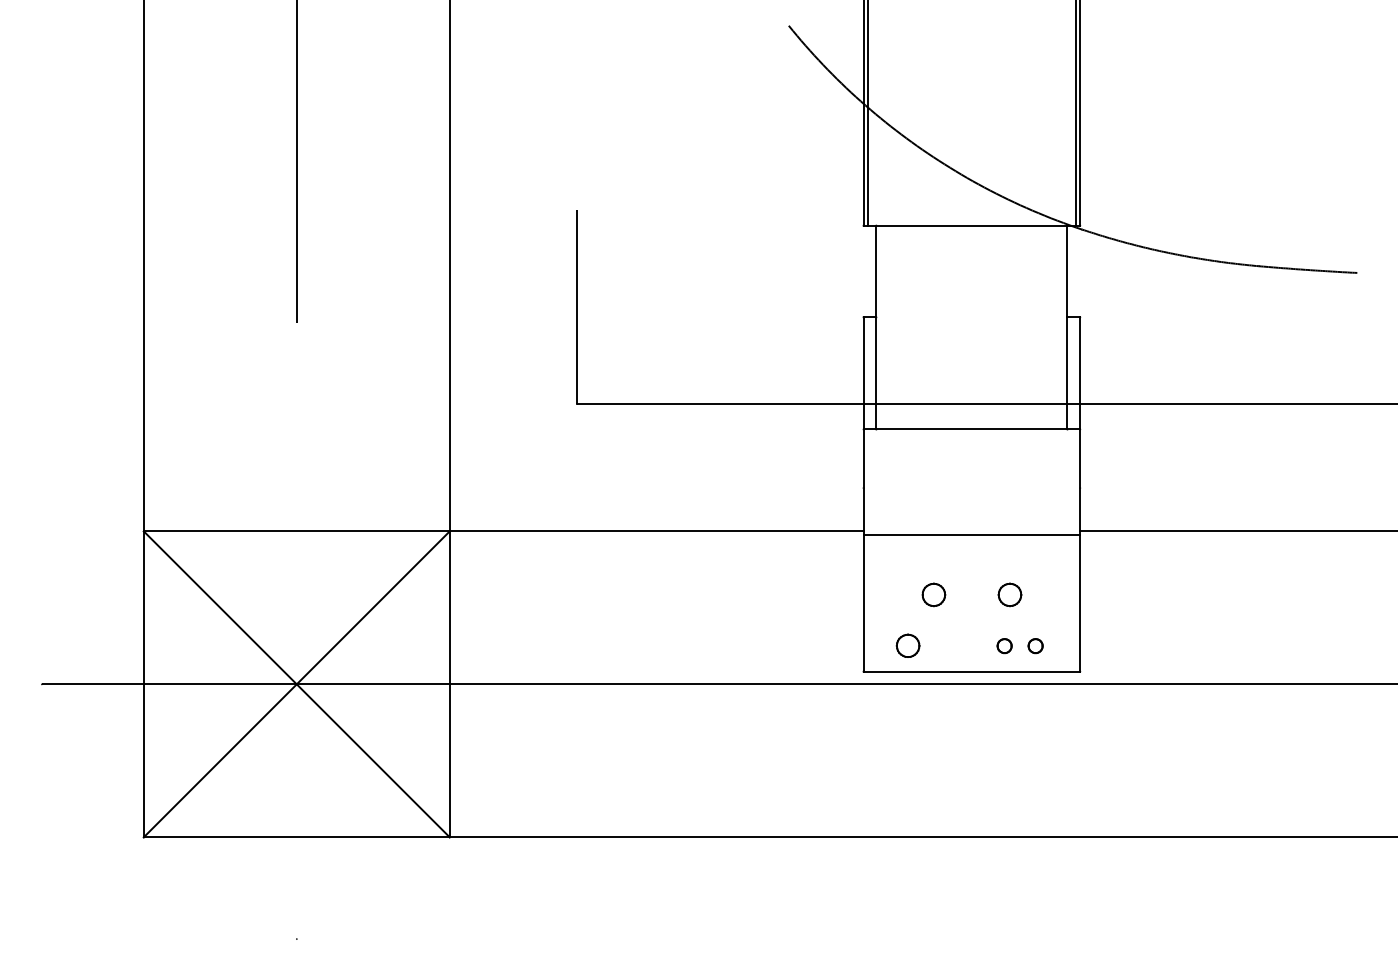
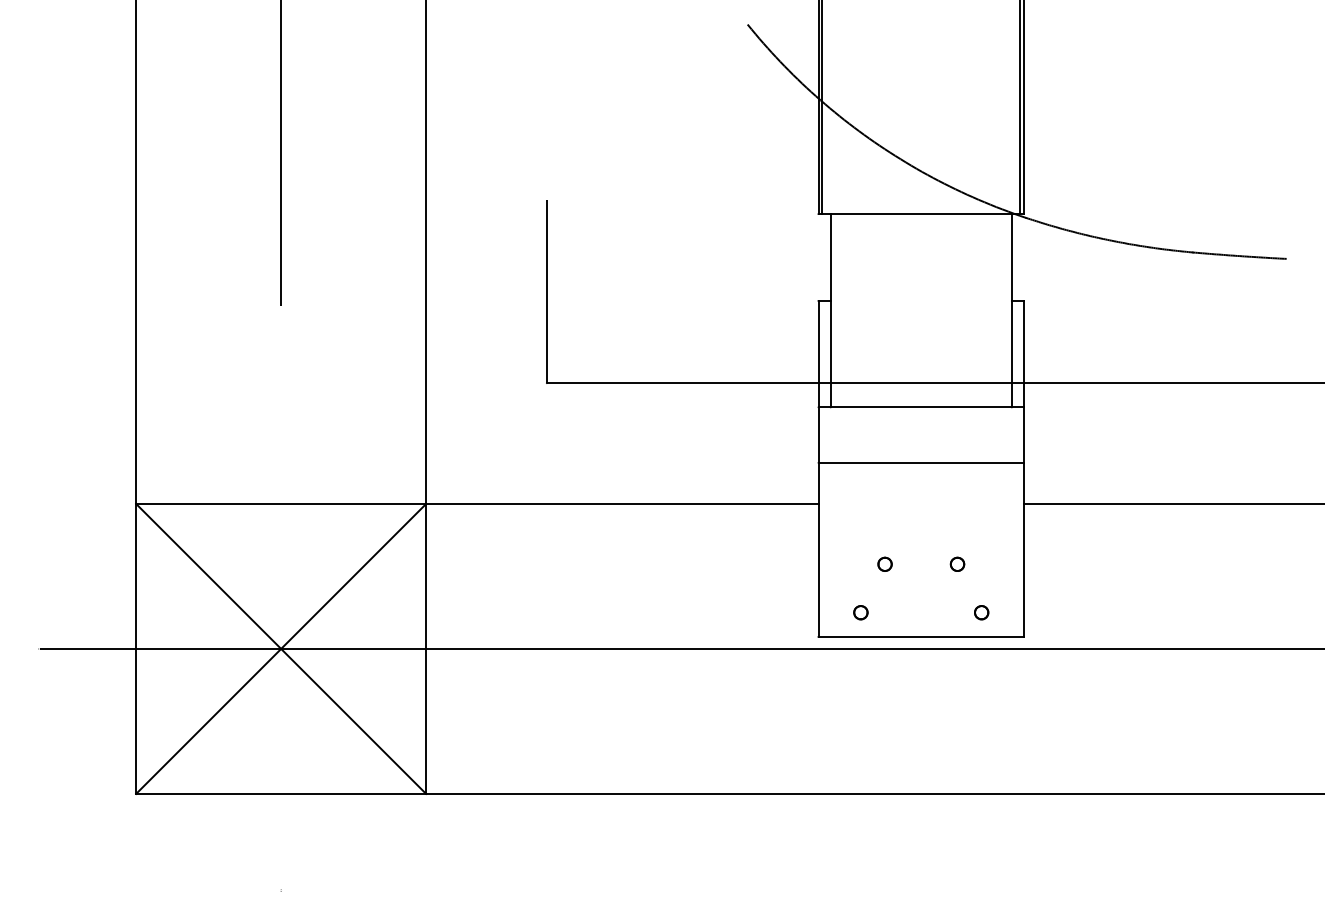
line: (971, 535) -> (920, 463), moved
part: (933, 595) -> (884, 564), size x0.62
part: (1010, 595) -> (957, 564), size x0.62
part: (908, 646) -> (861, 613), size x0.62
part: (1004, 646) -> (952, 613), removed

